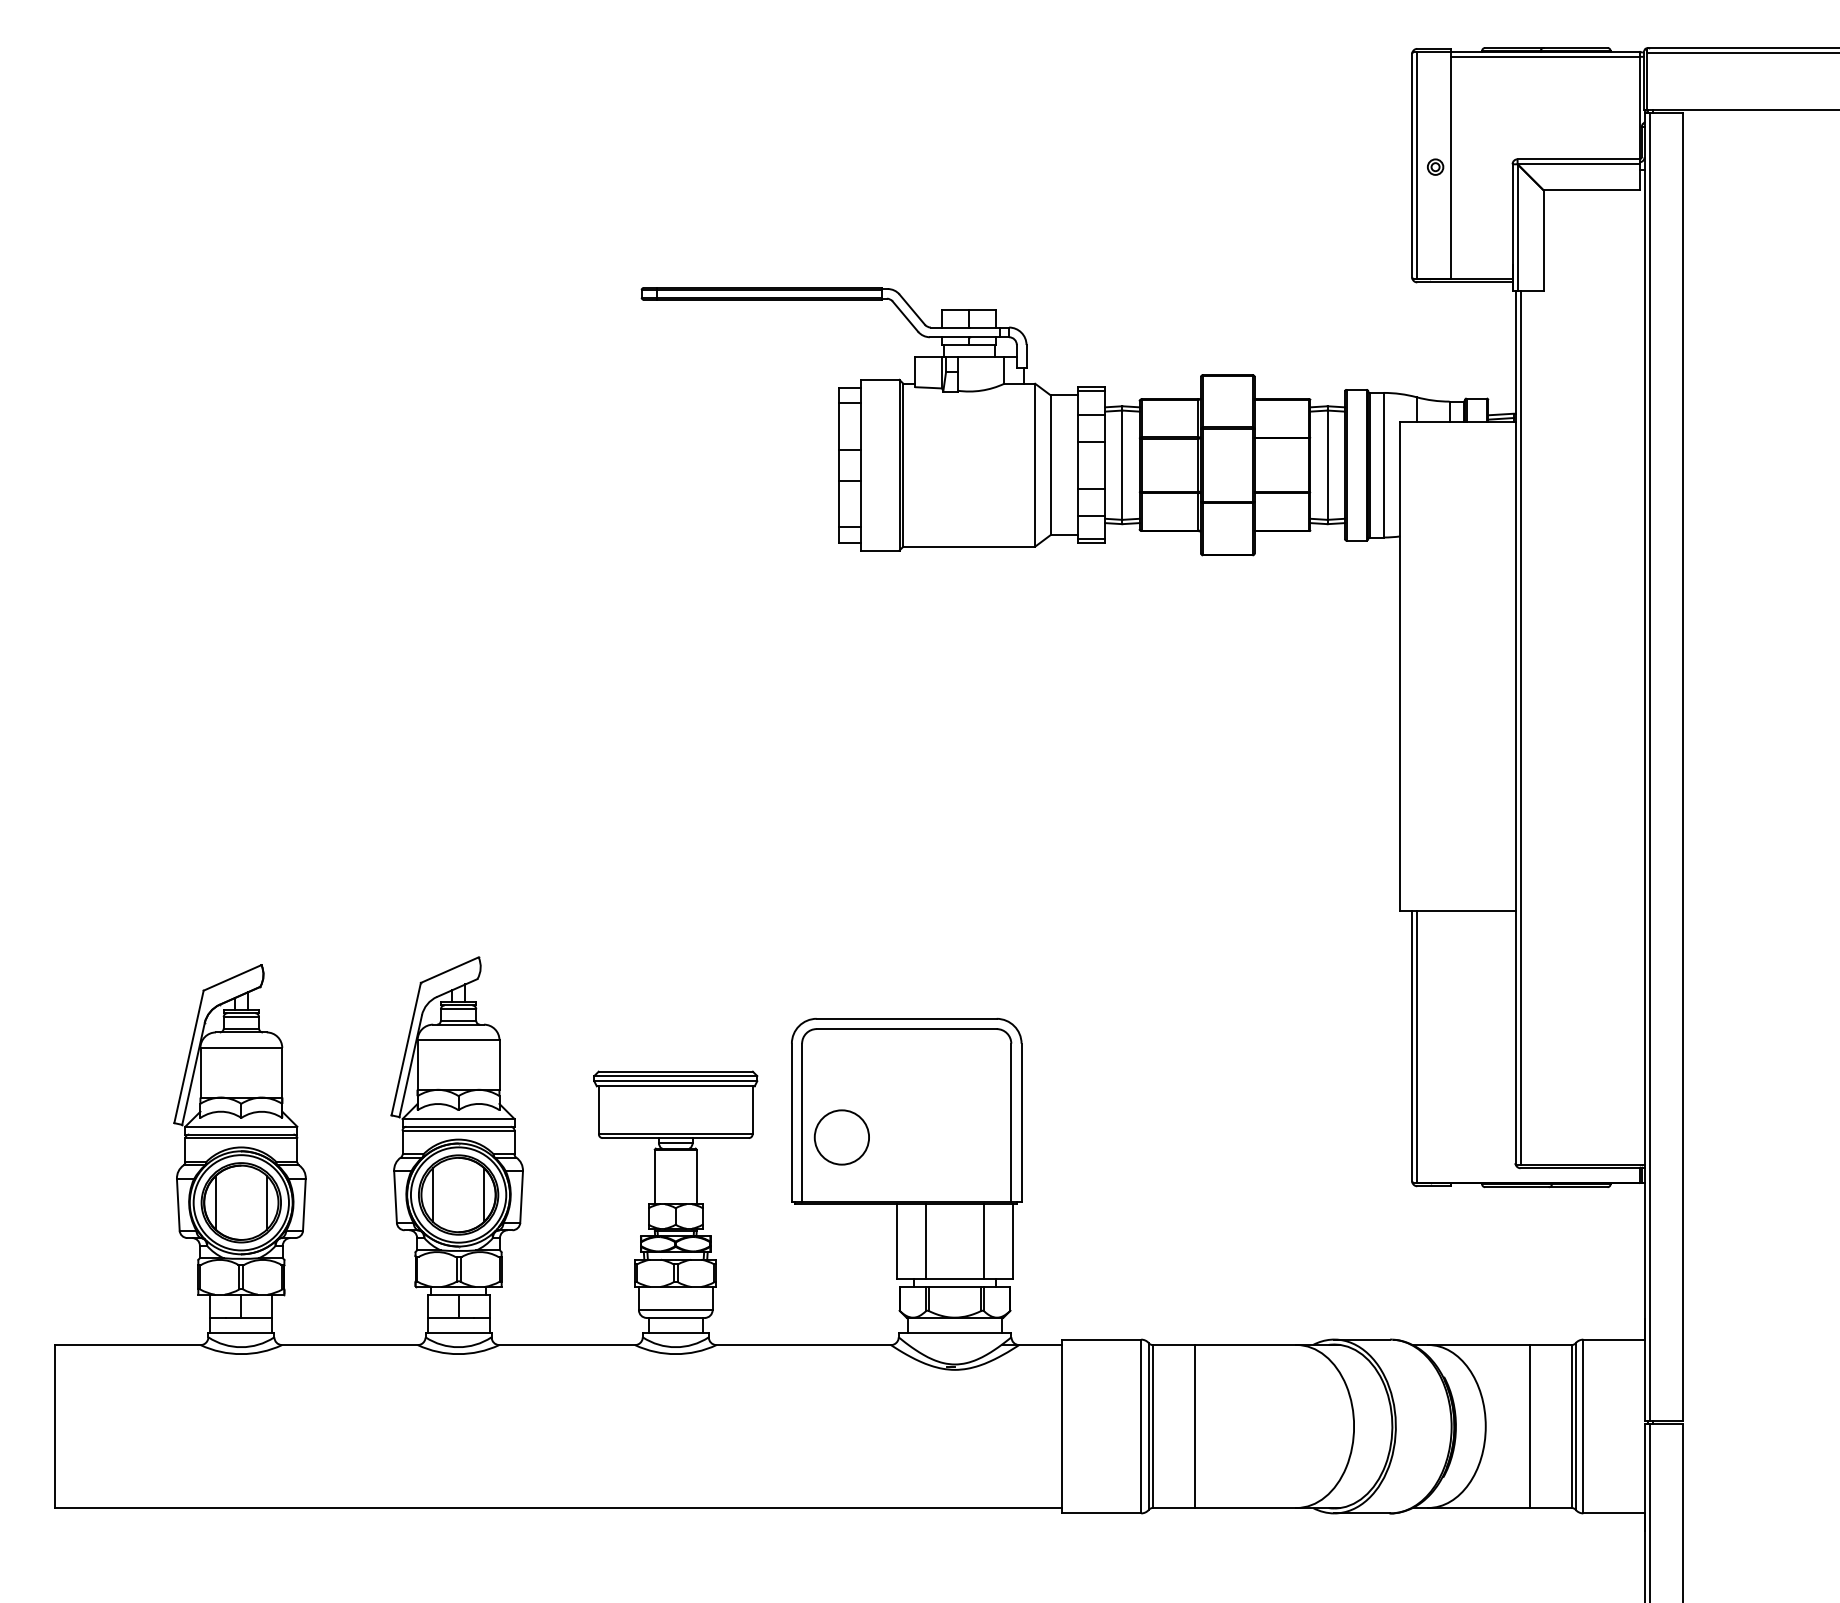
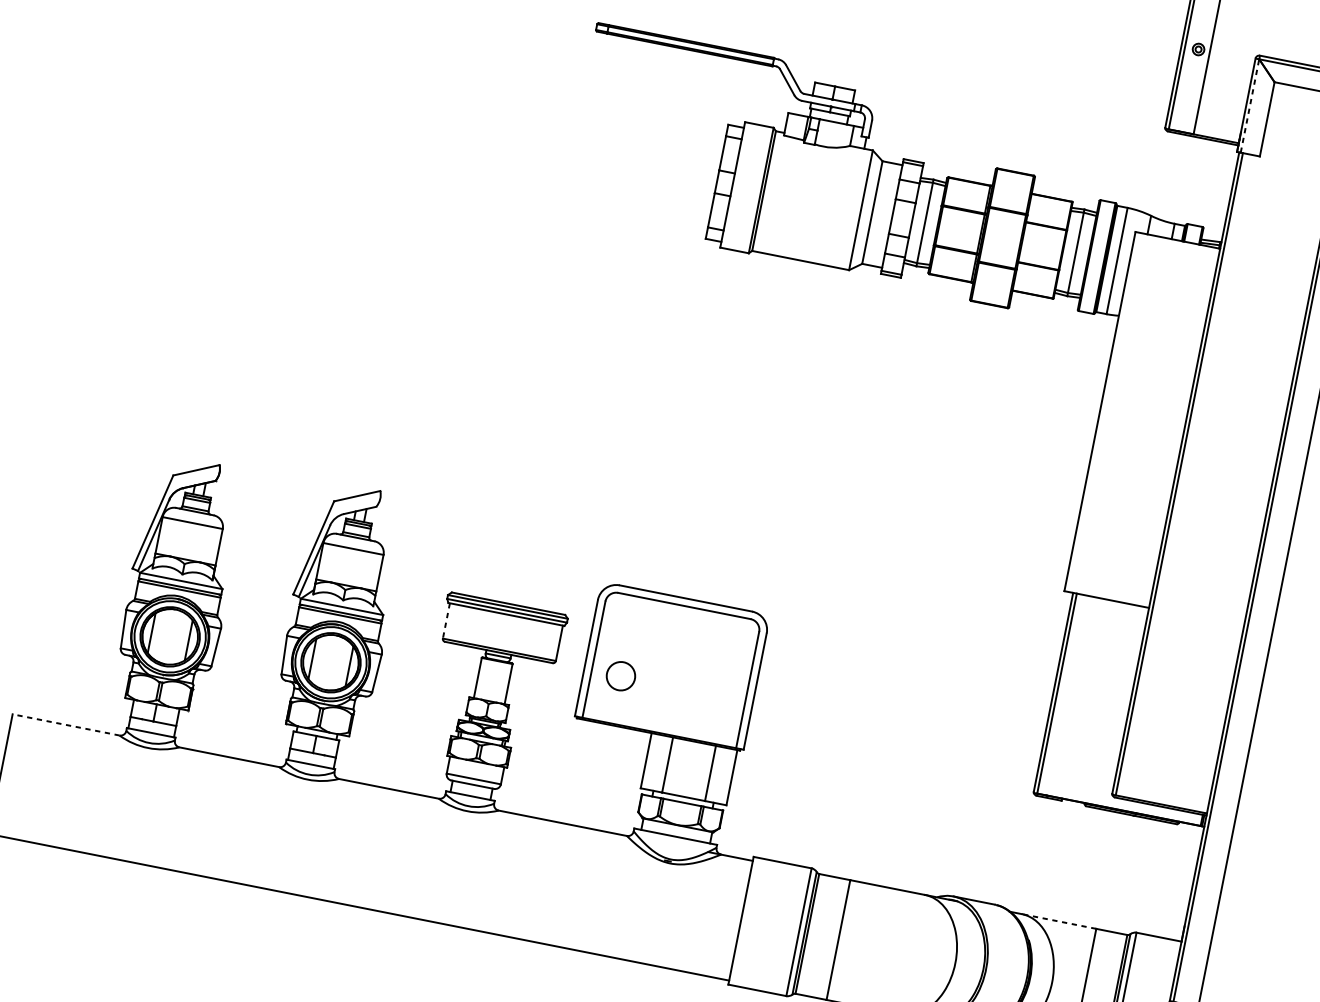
line: (1517, 227) -> (1249, 105), solid -> dashed
line: (598, 1110) -> (446, 620), solid -> dashed
circle: (841, 1137) -> (620, 676), size x0.7
line: (127, 1345) -> (65, 725), solid -> dashed
line: (1478, 1345) -> (1058, 921), solid -> dashed

